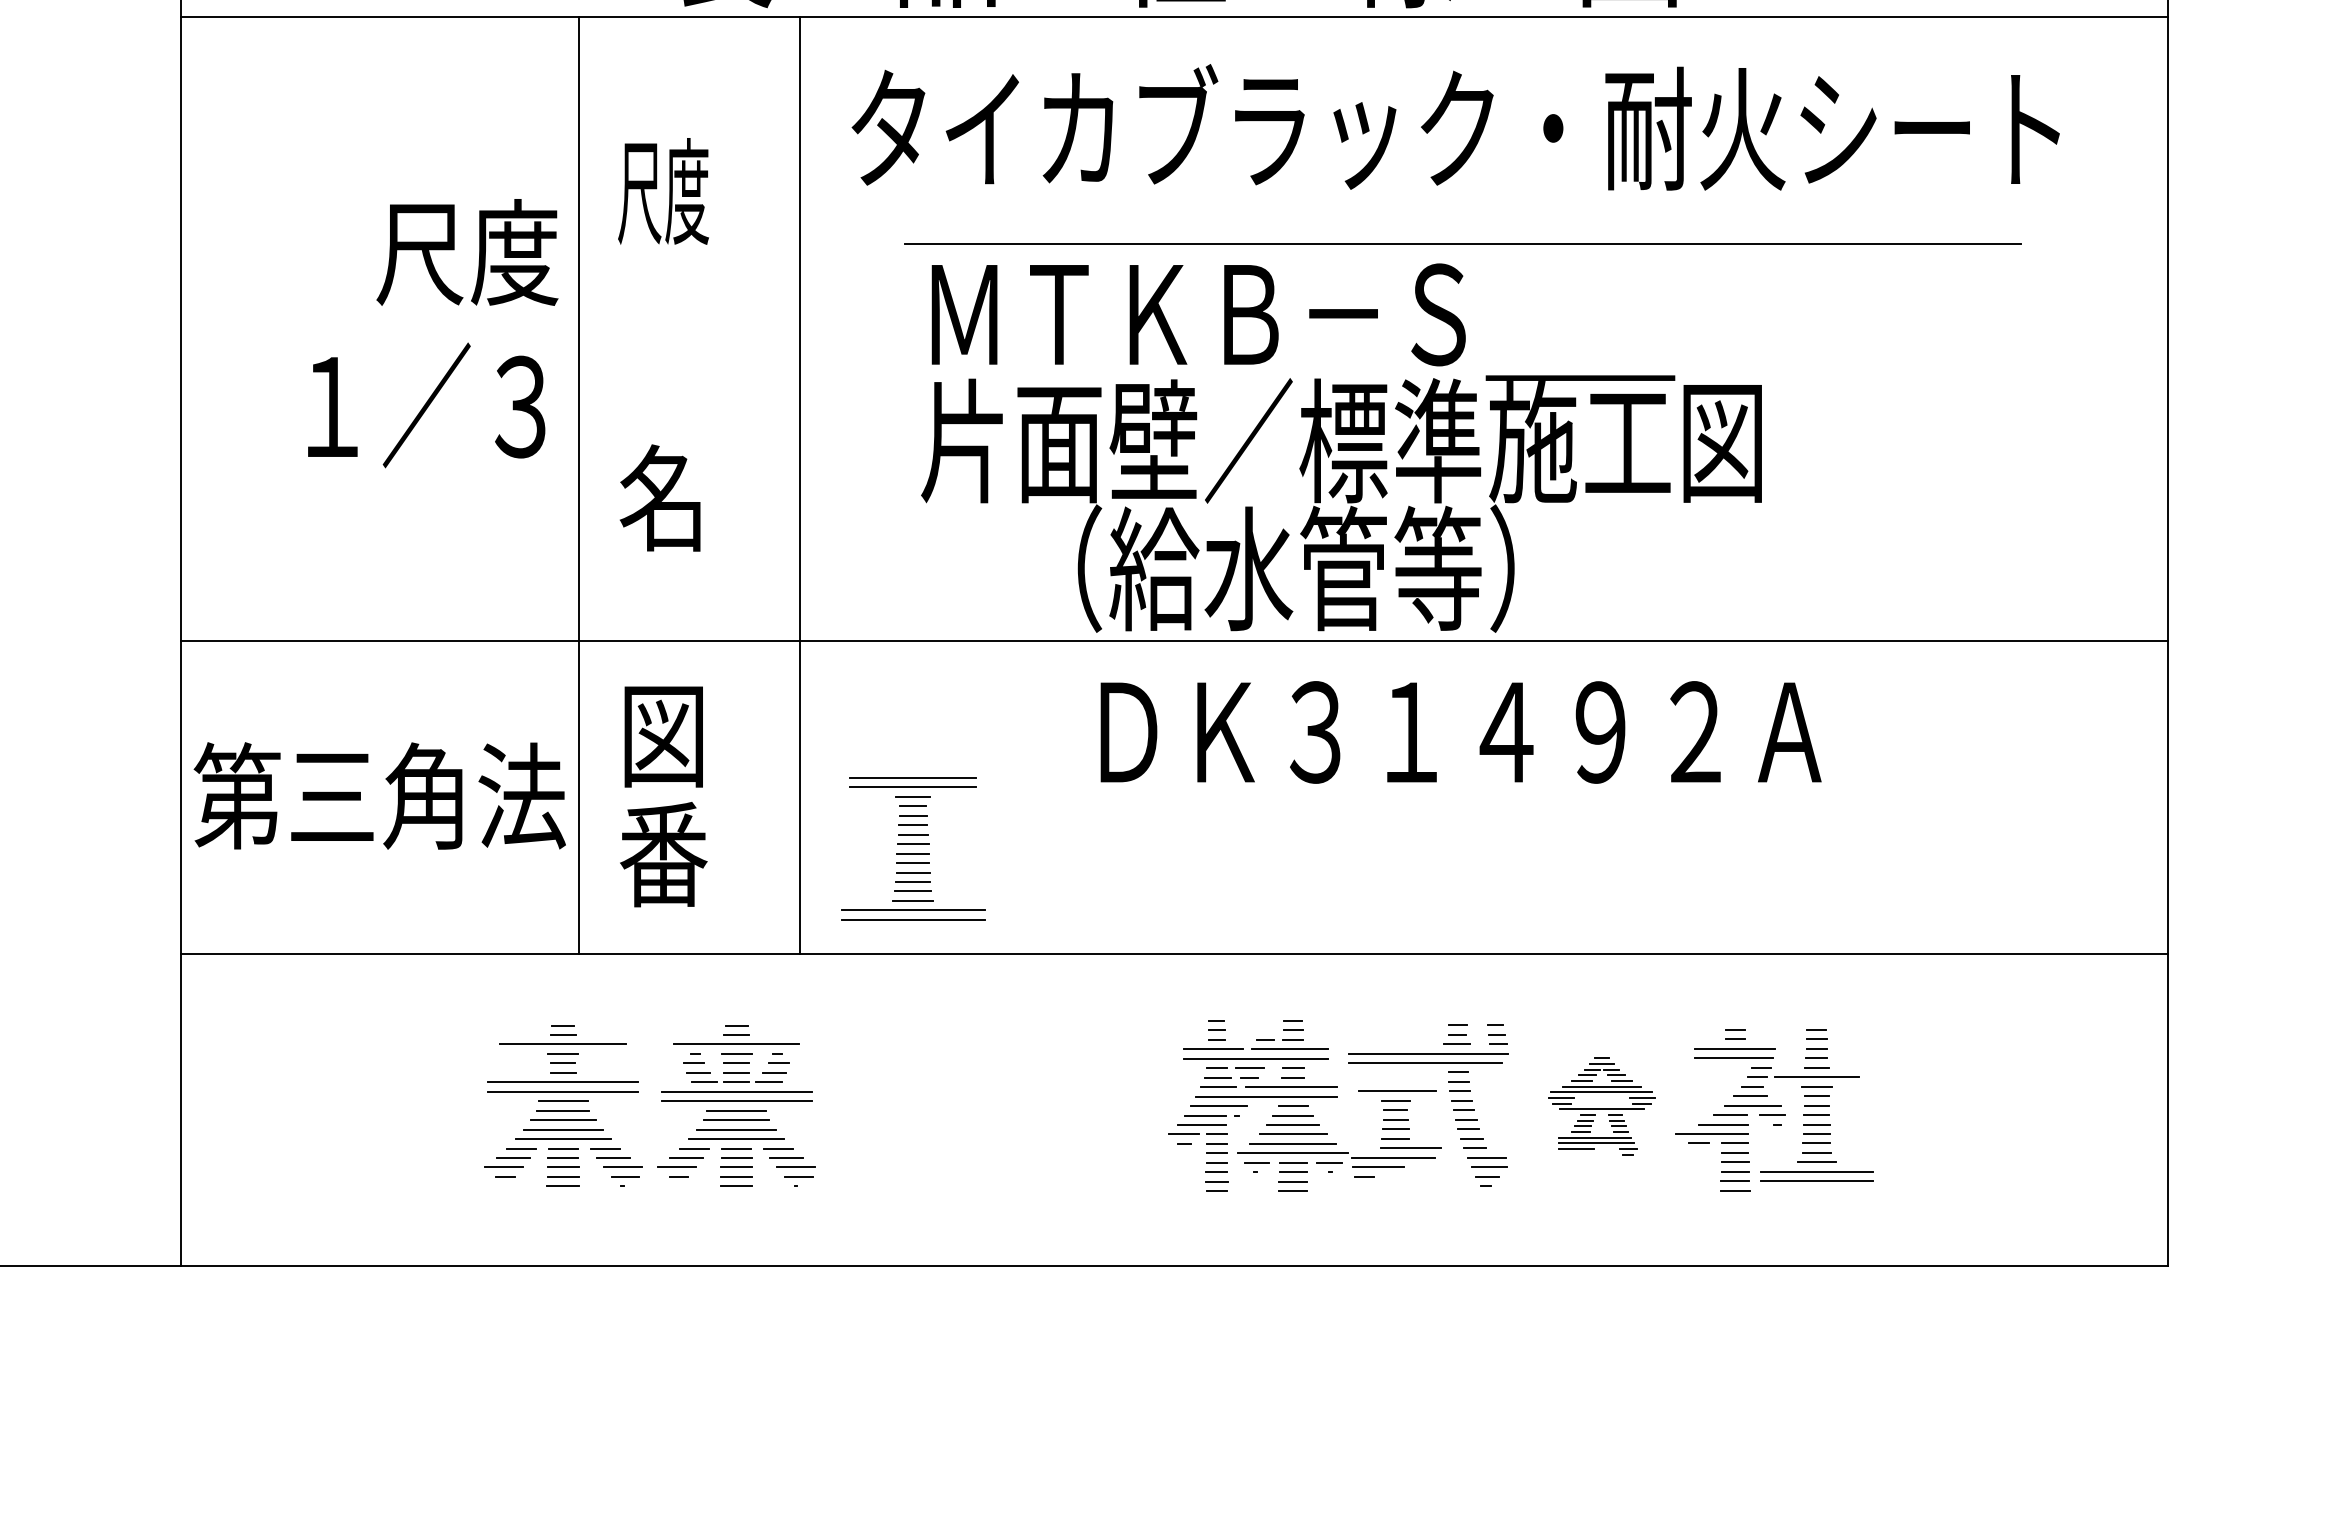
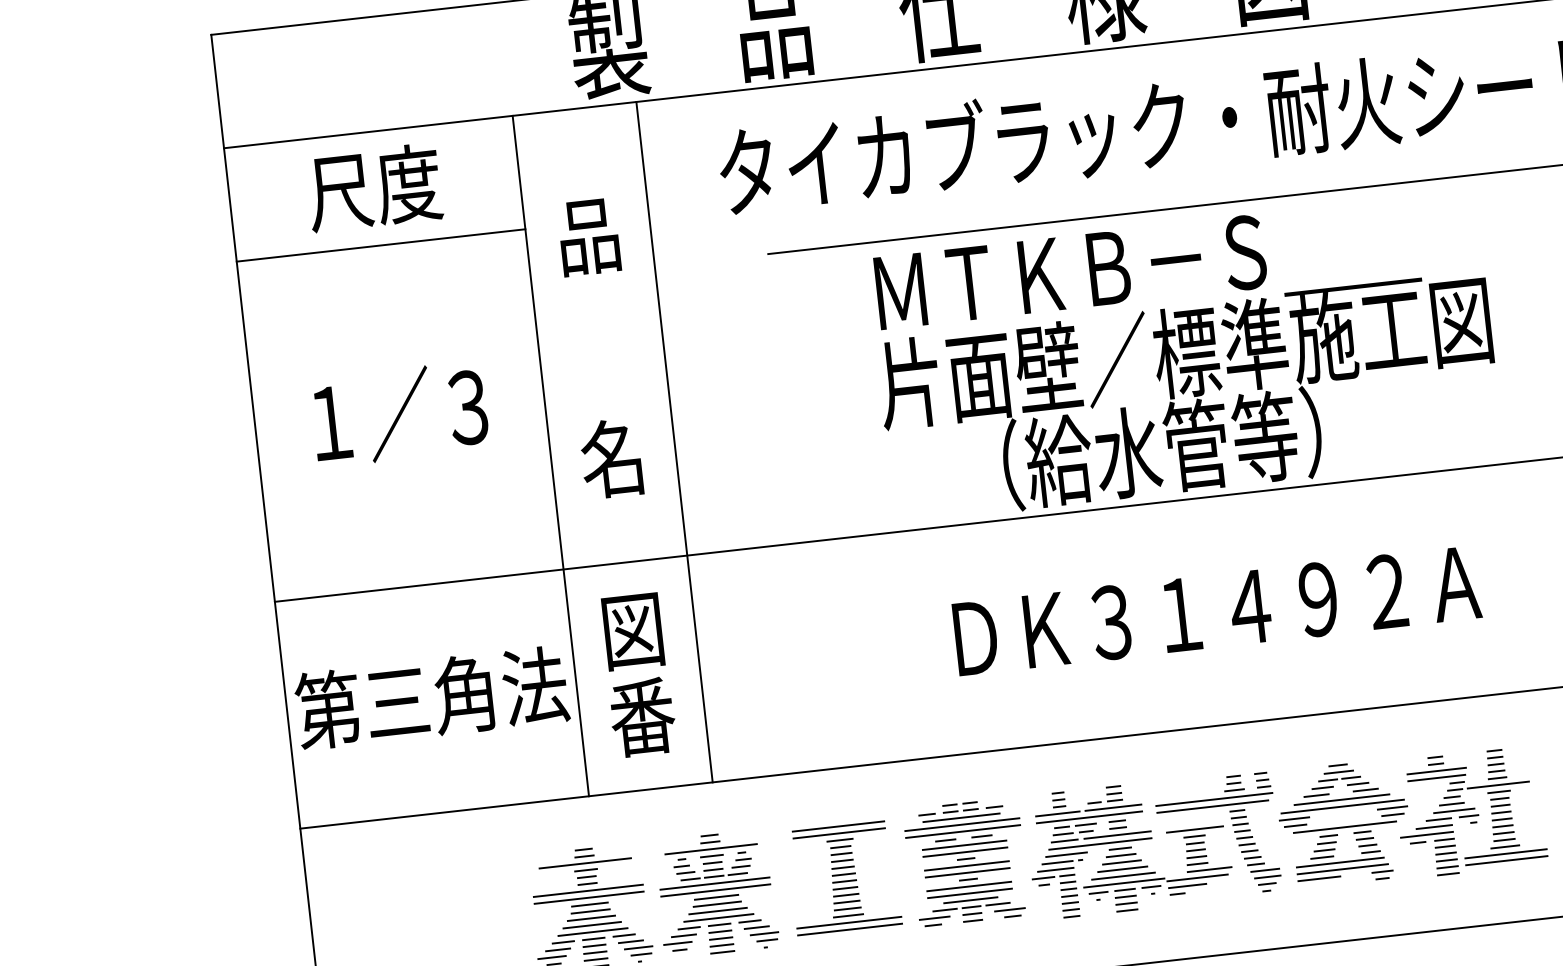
line: (379, 173) -> (380, 245), added
text: (663, 191) -> (588, 235), 尺度 -> 品
text: (467, 252) -> (374, 187), moved
text: (426, 405) -> (399, 414), moved
text: (1341, 447) -> (1185, 357), moved
line: (799, 484) -> (674, 441), moved
text: (1460, 732) -> (1216, 610), moved
part: (913, 848) -> (844, 877), moved
part: (1081, 1101) -> (966, 862), added
part: (1601, 1106) -> (1344, 823), size x1.67

